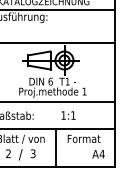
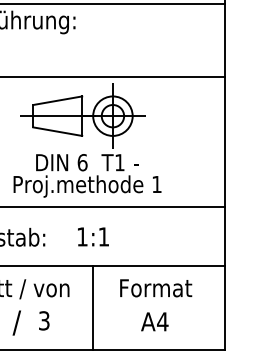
text: (68, 115) -> (93, 236), moved
text: (98, 154) -> (154, 322), moved

